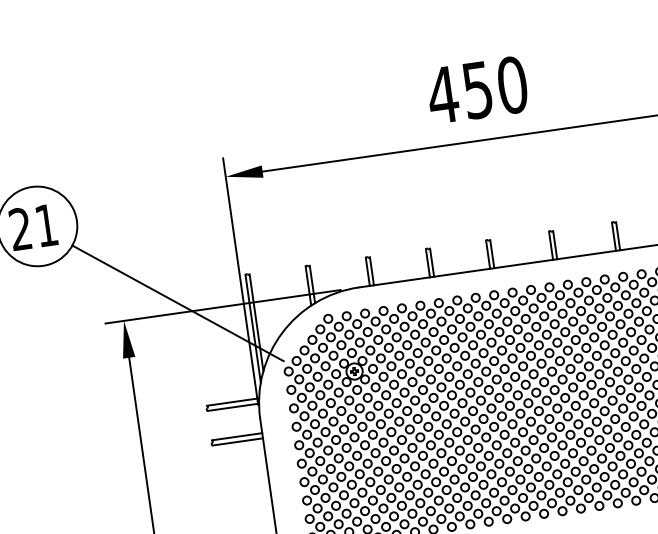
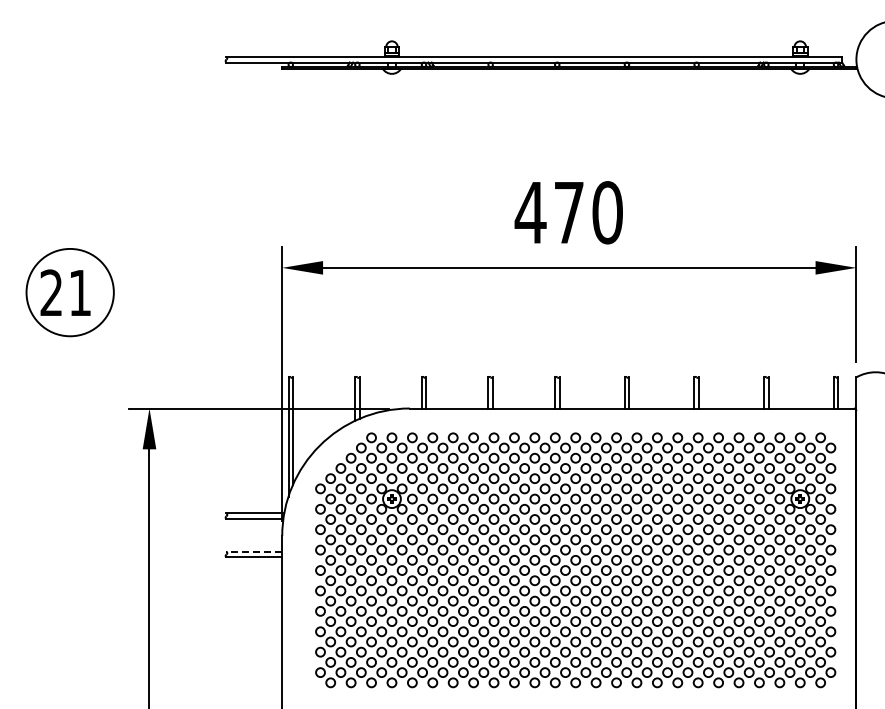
text: (477, 90) -> (568, 213), 450 -> 470
line: (177, 303) -> (210, 397), removed
line: (237, 436) -> (254, 551), solid -> dashed

